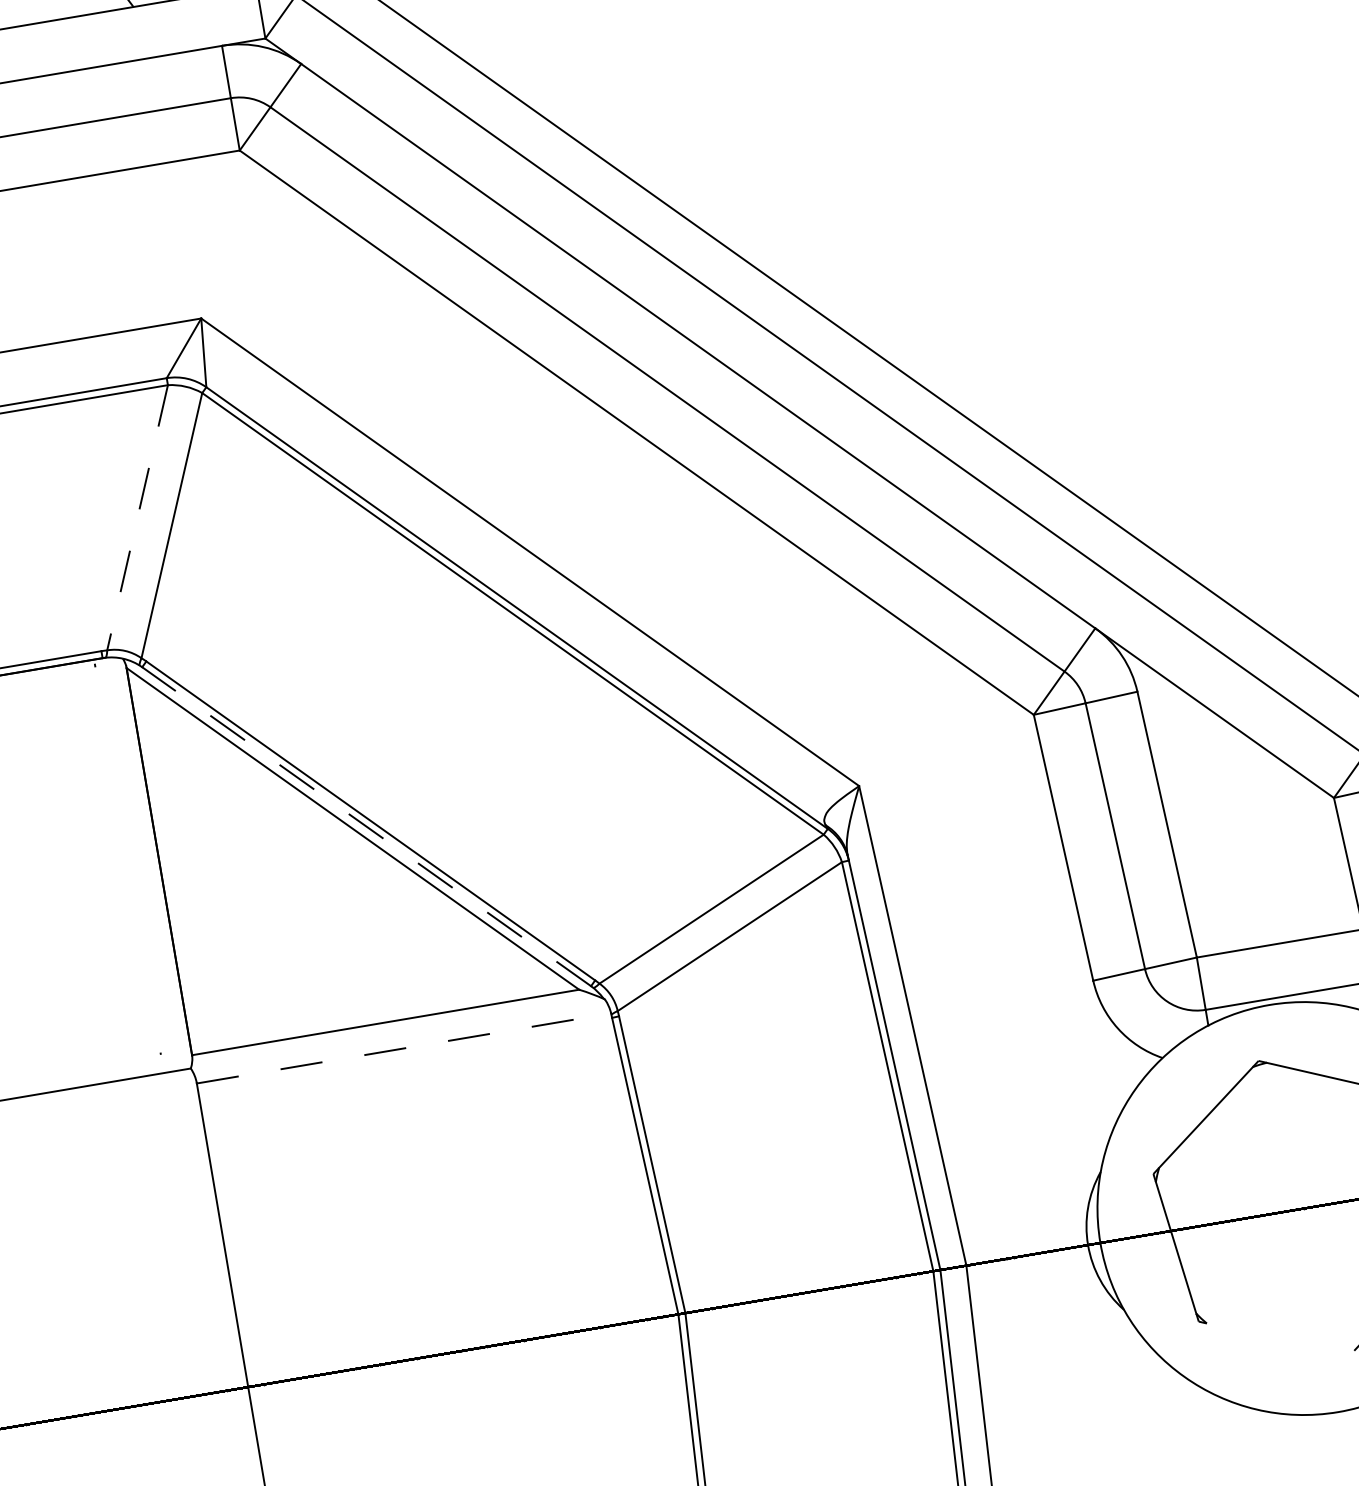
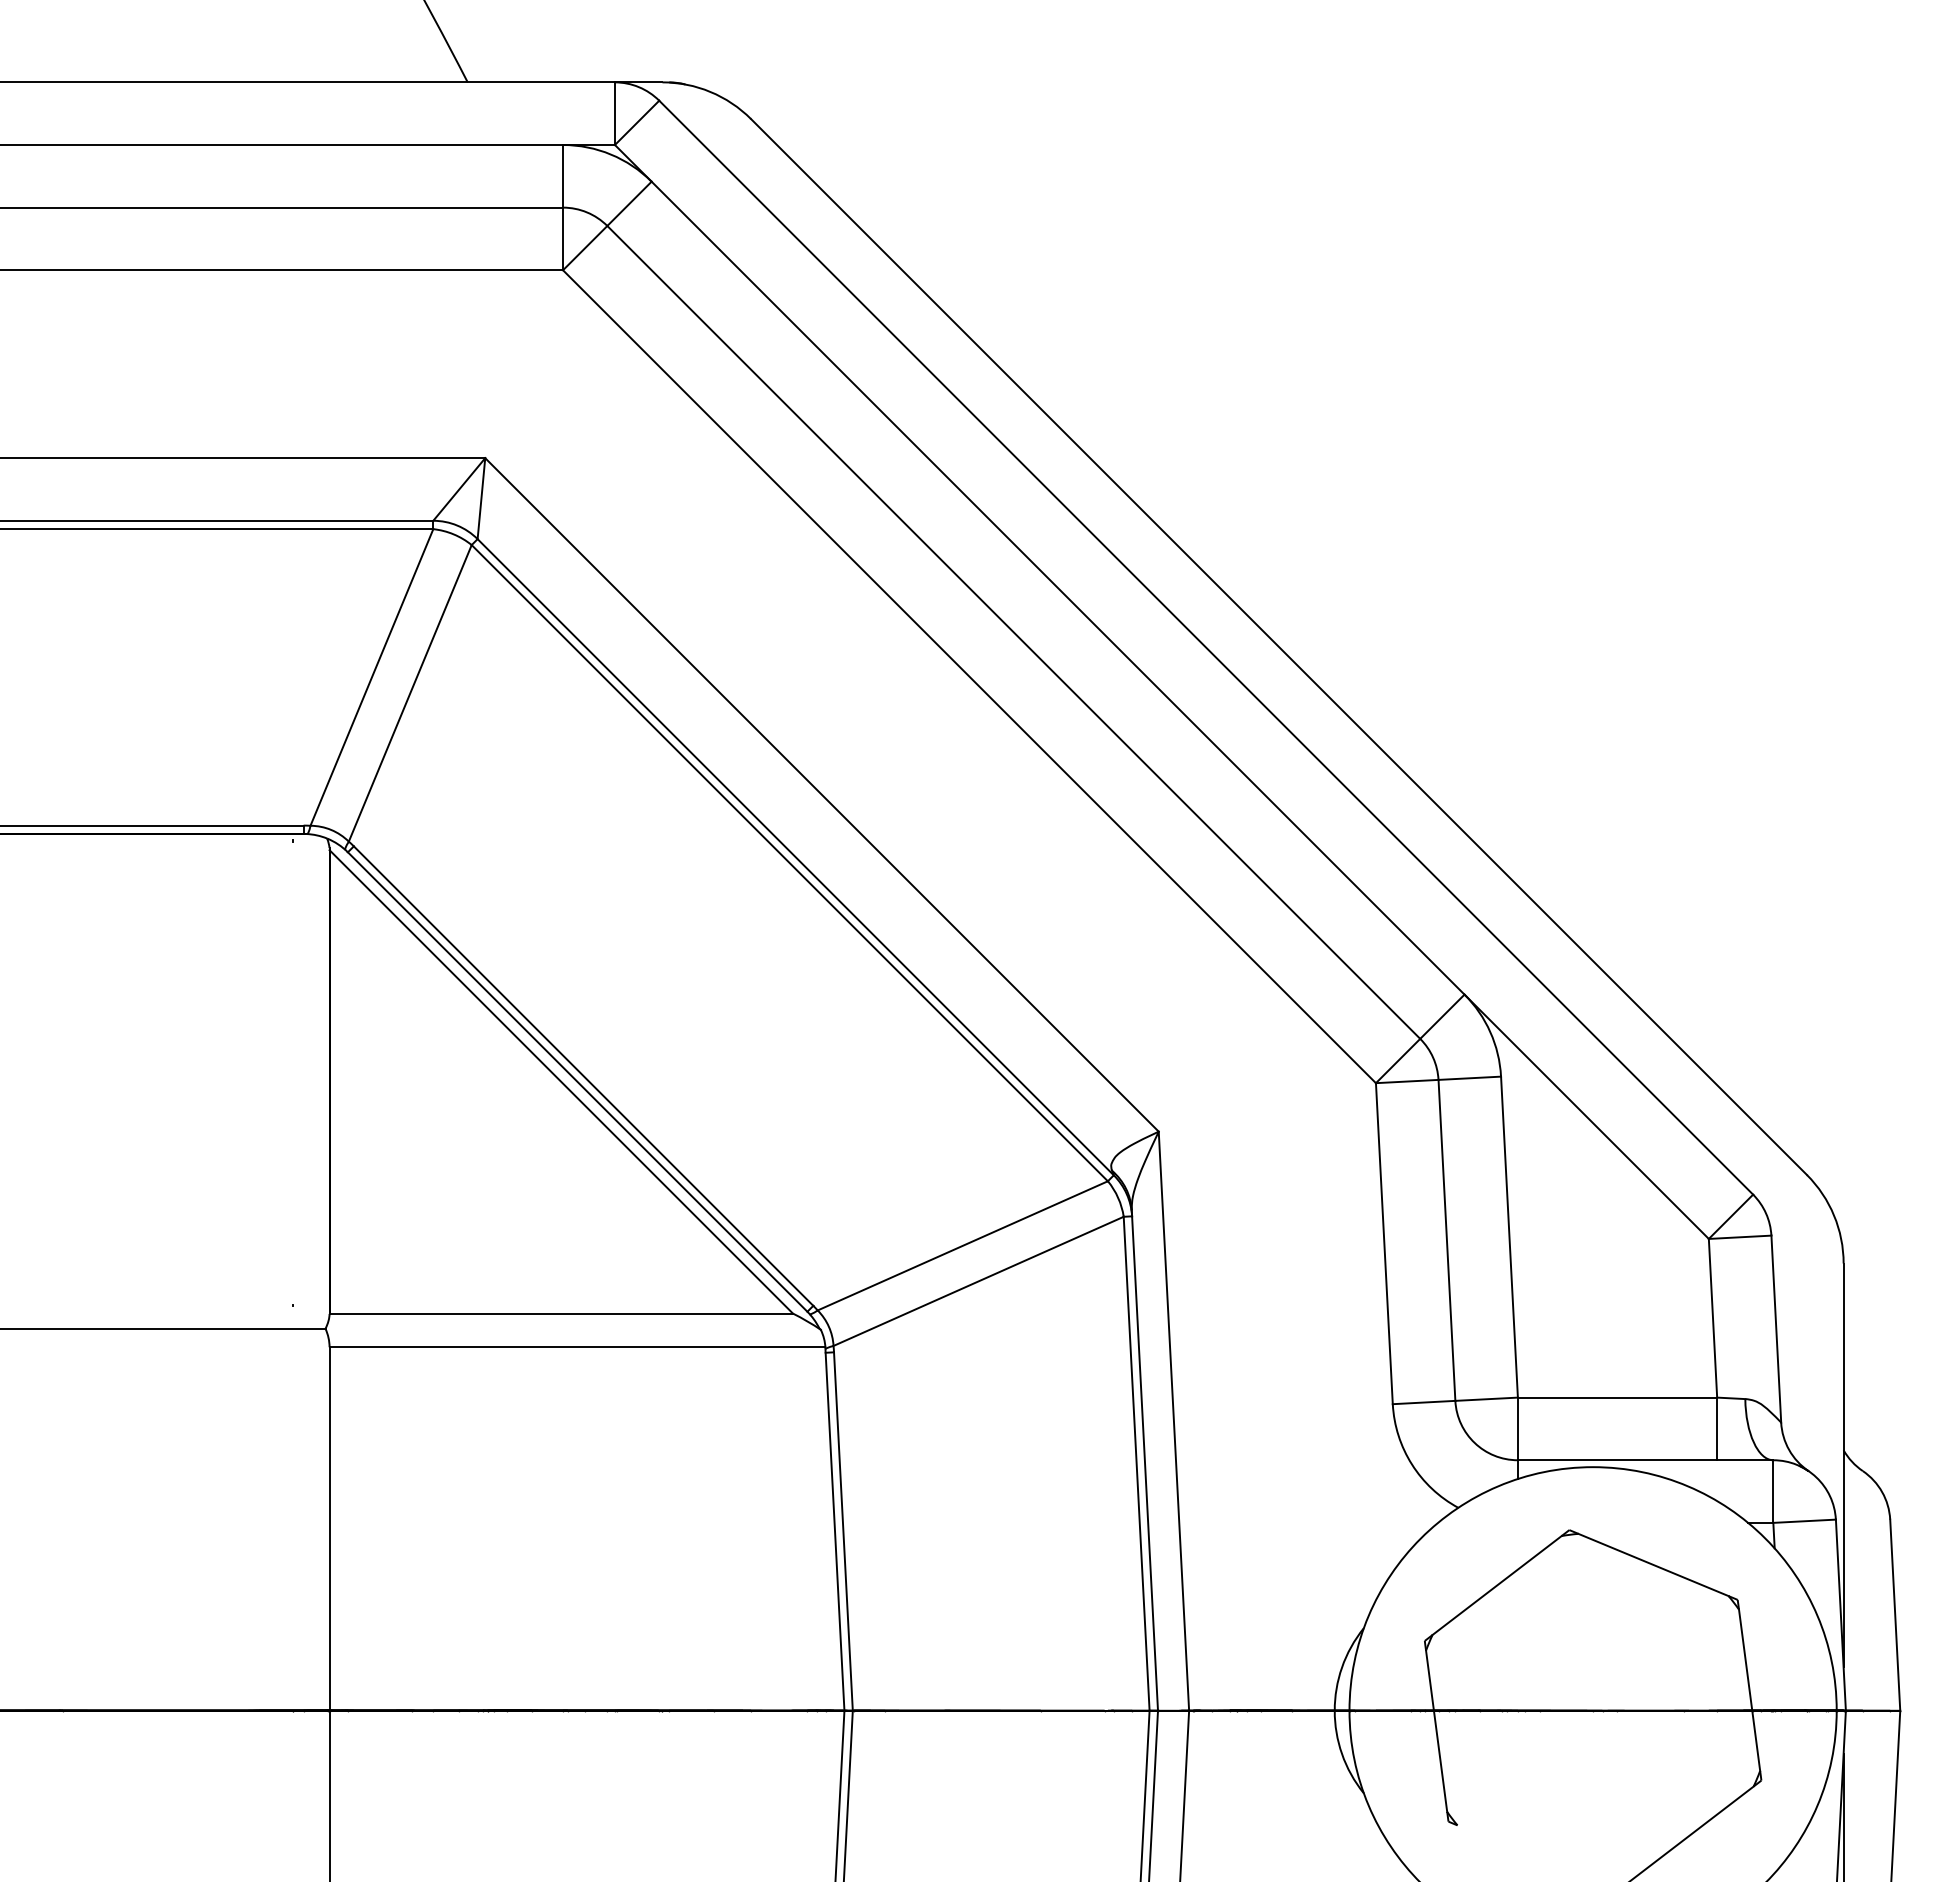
line: (137, 517) -> (371, 677), dashed -> solid
line: (366, 827) -> (577, 1082), dashed -> solid
line: (404, 1048) -> (577, 1347), dashed -> solid

